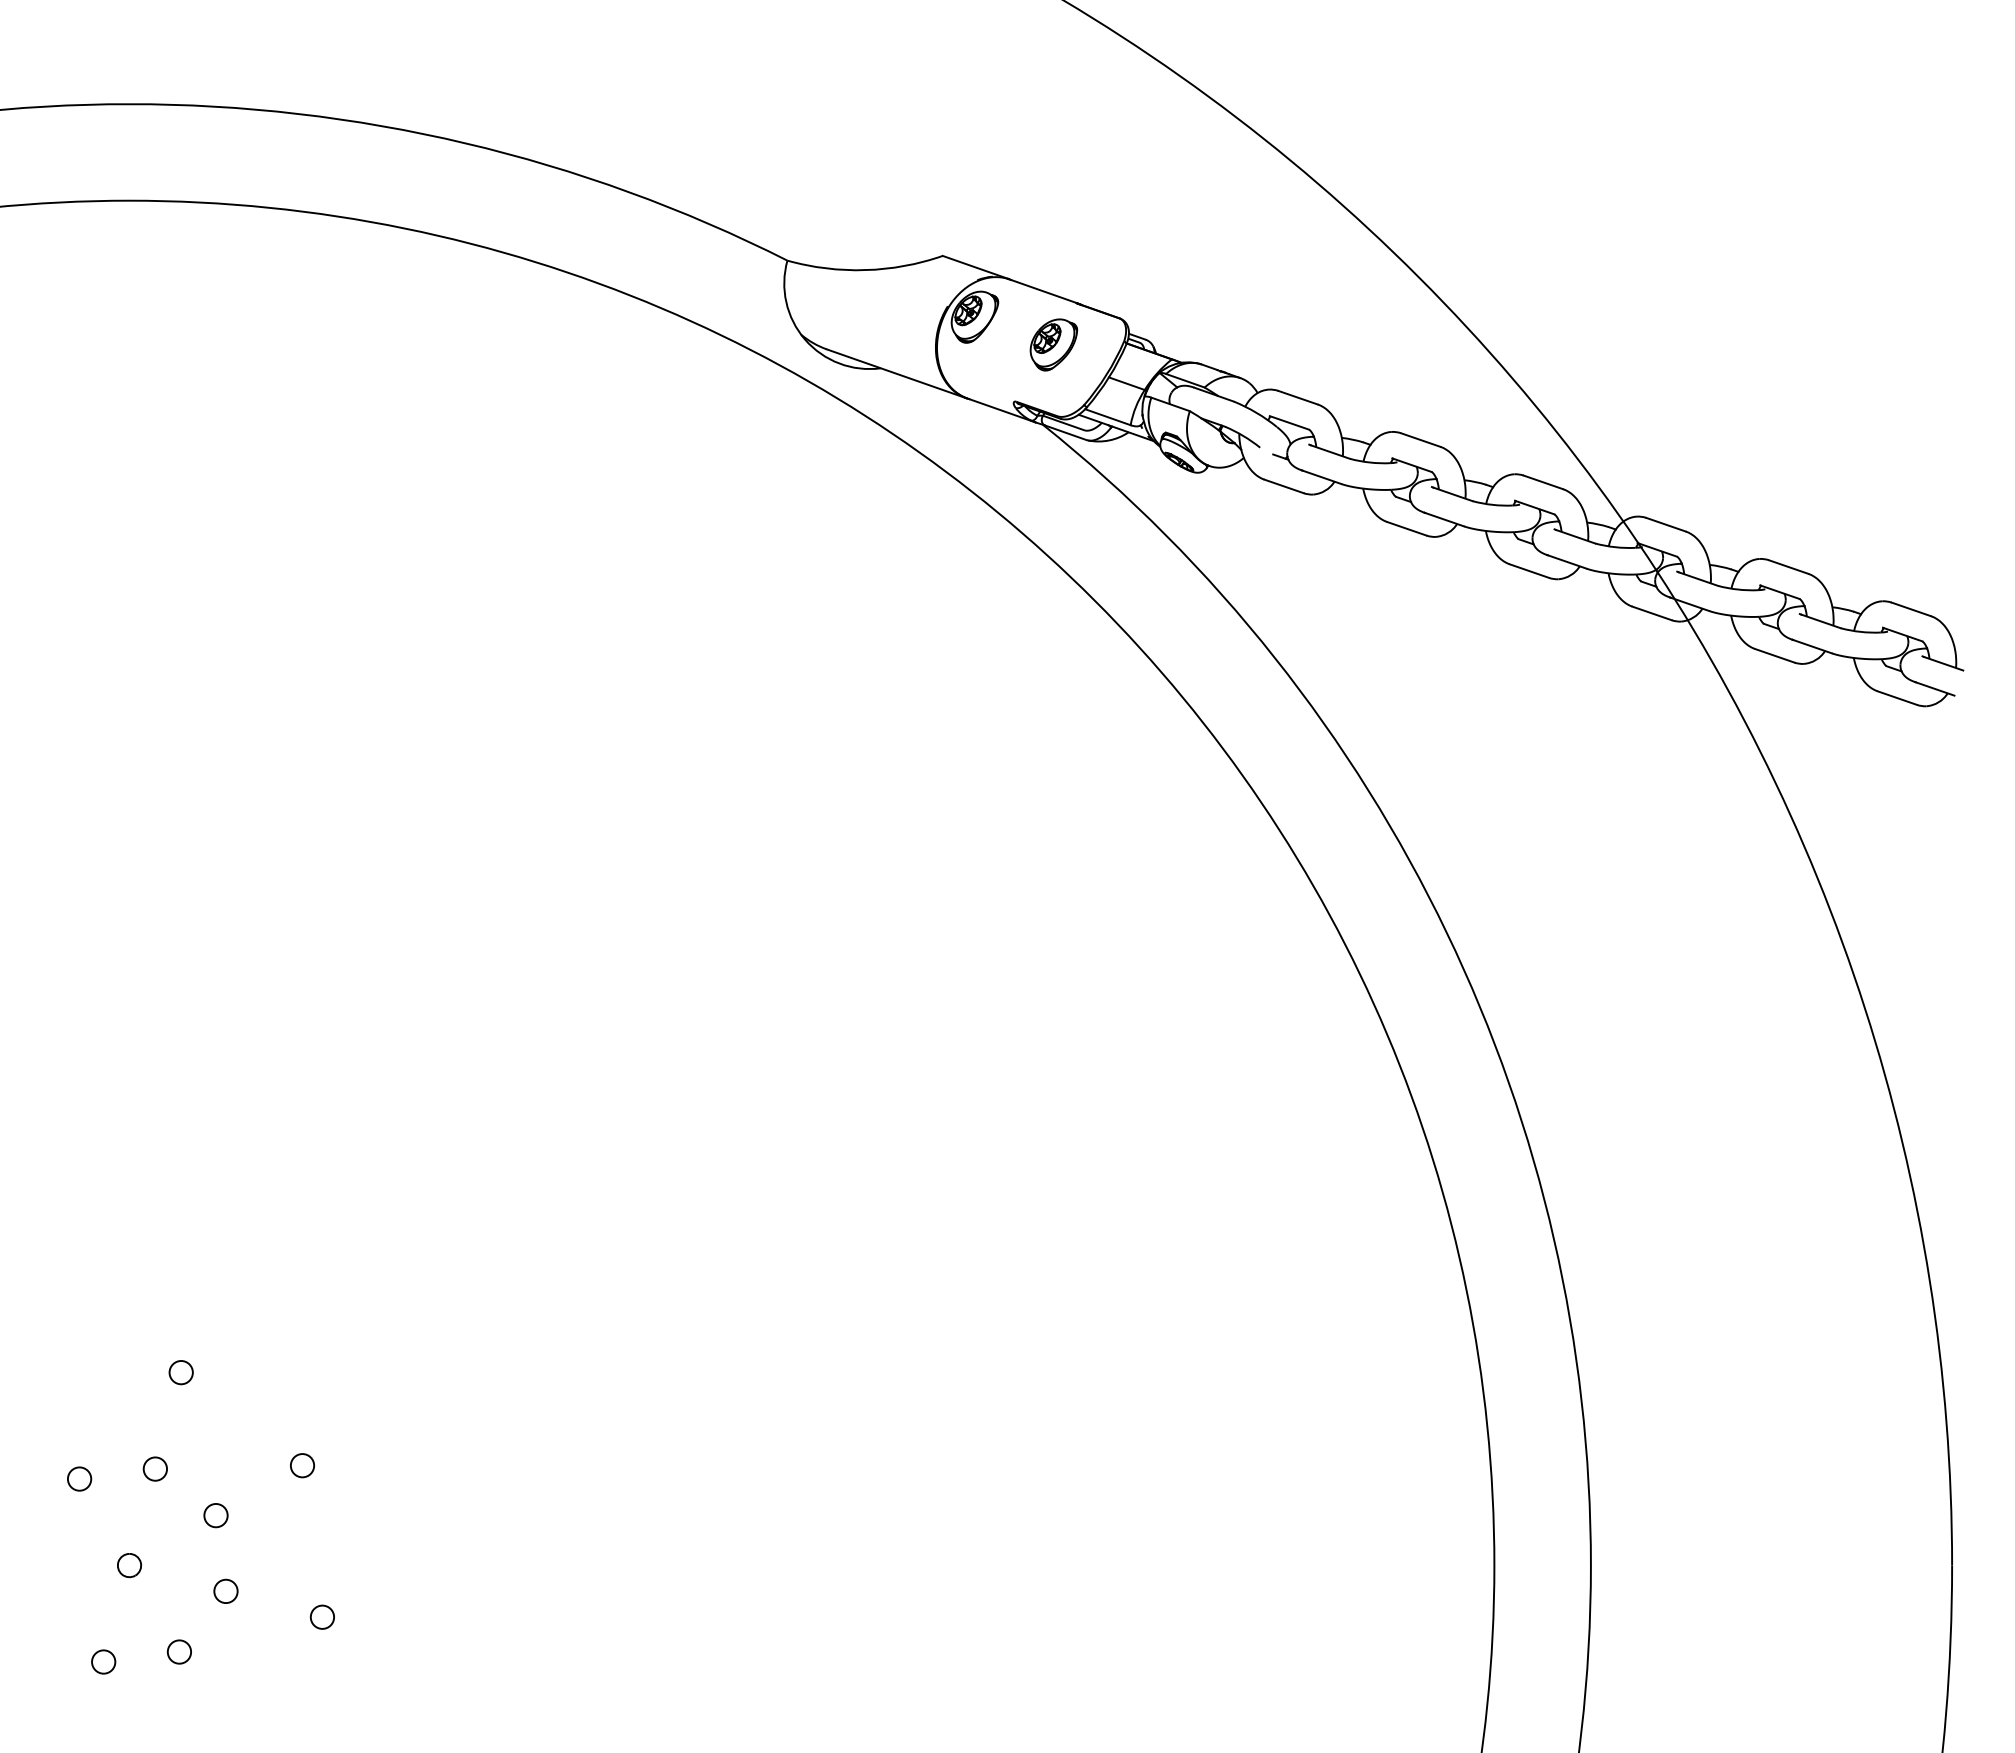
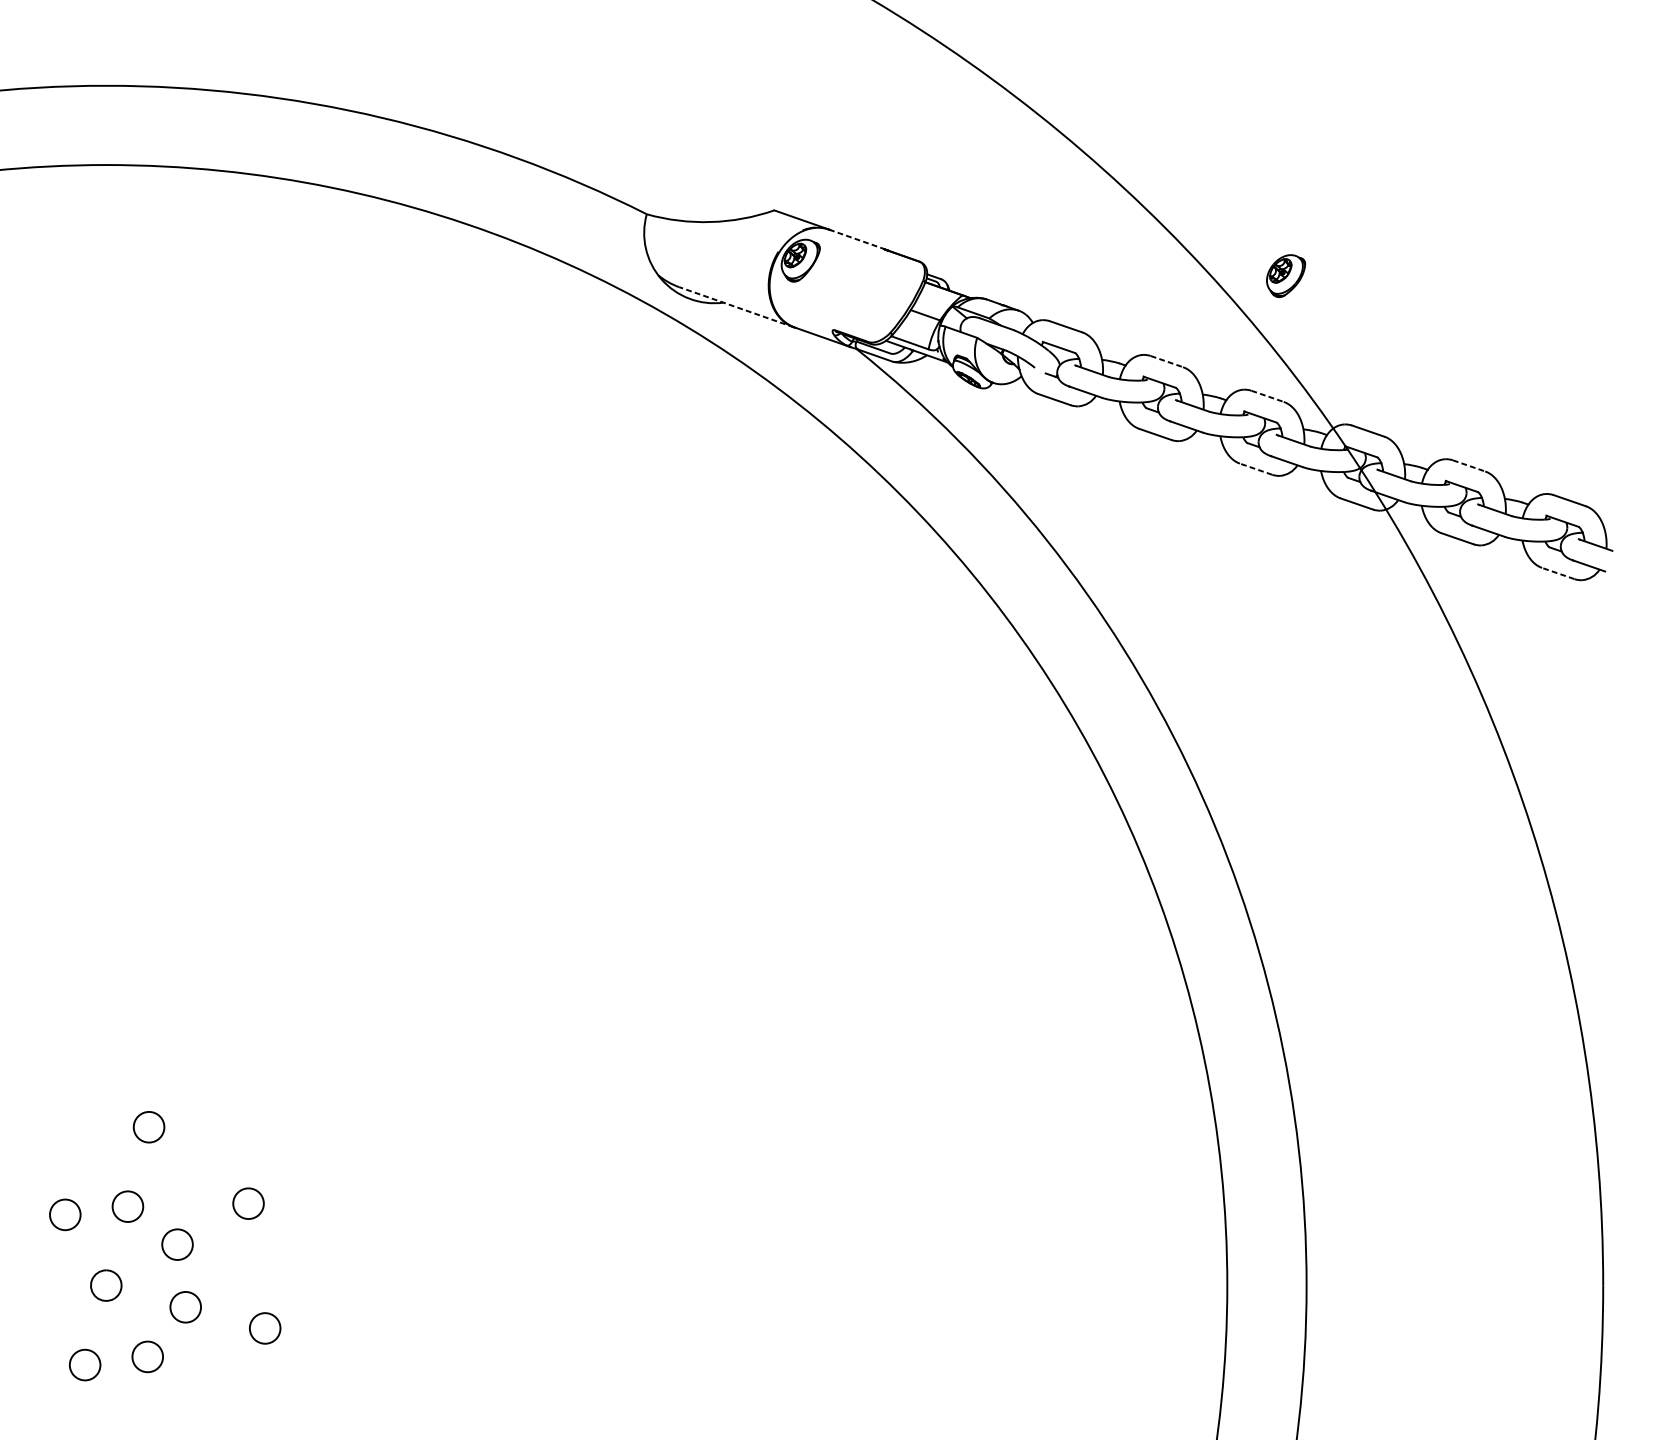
line: (1043, 291) -> (857, 239), solid -> dashed
part: (1053, 344) -> (1285, 275), moved
line: (896, 373) -> (736, 306), solid -> dashed
line: (1420, 440) -> (1166, 361), solid -> dashed
line: (1543, 482) -> (1267, 396), solid -> dashed
line: (1788, 567) -> (1468, 466), solid -> dashed
line: (1529, 571) -> (1256, 469), solid -> dashed
line: (1897, 698) -> (1558, 573), solid -> dashed
circle: (180, 1372) -> (148, 1127), size x1.6
circle: (302, 1465) -> (248, 1203), size x1.6
circle: (154, 1468) -> (127, 1206), size x1.6
circle: (79, 1478) -> (65, 1214), size x1.6
circle: (215, 1515) -> (177, 1244), size x1.6
part: (129, 1565) -> (106, 1285), size x1.6
circle: (225, 1590) -> (185, 1306), size x1.6
circle: (321, 1616) -> (264, 1327), size x1.6
circle: (178, 1651) -> (146, 1356), size x1.6
circle: (103, 1661) -> (85, 1364), size x1.6

